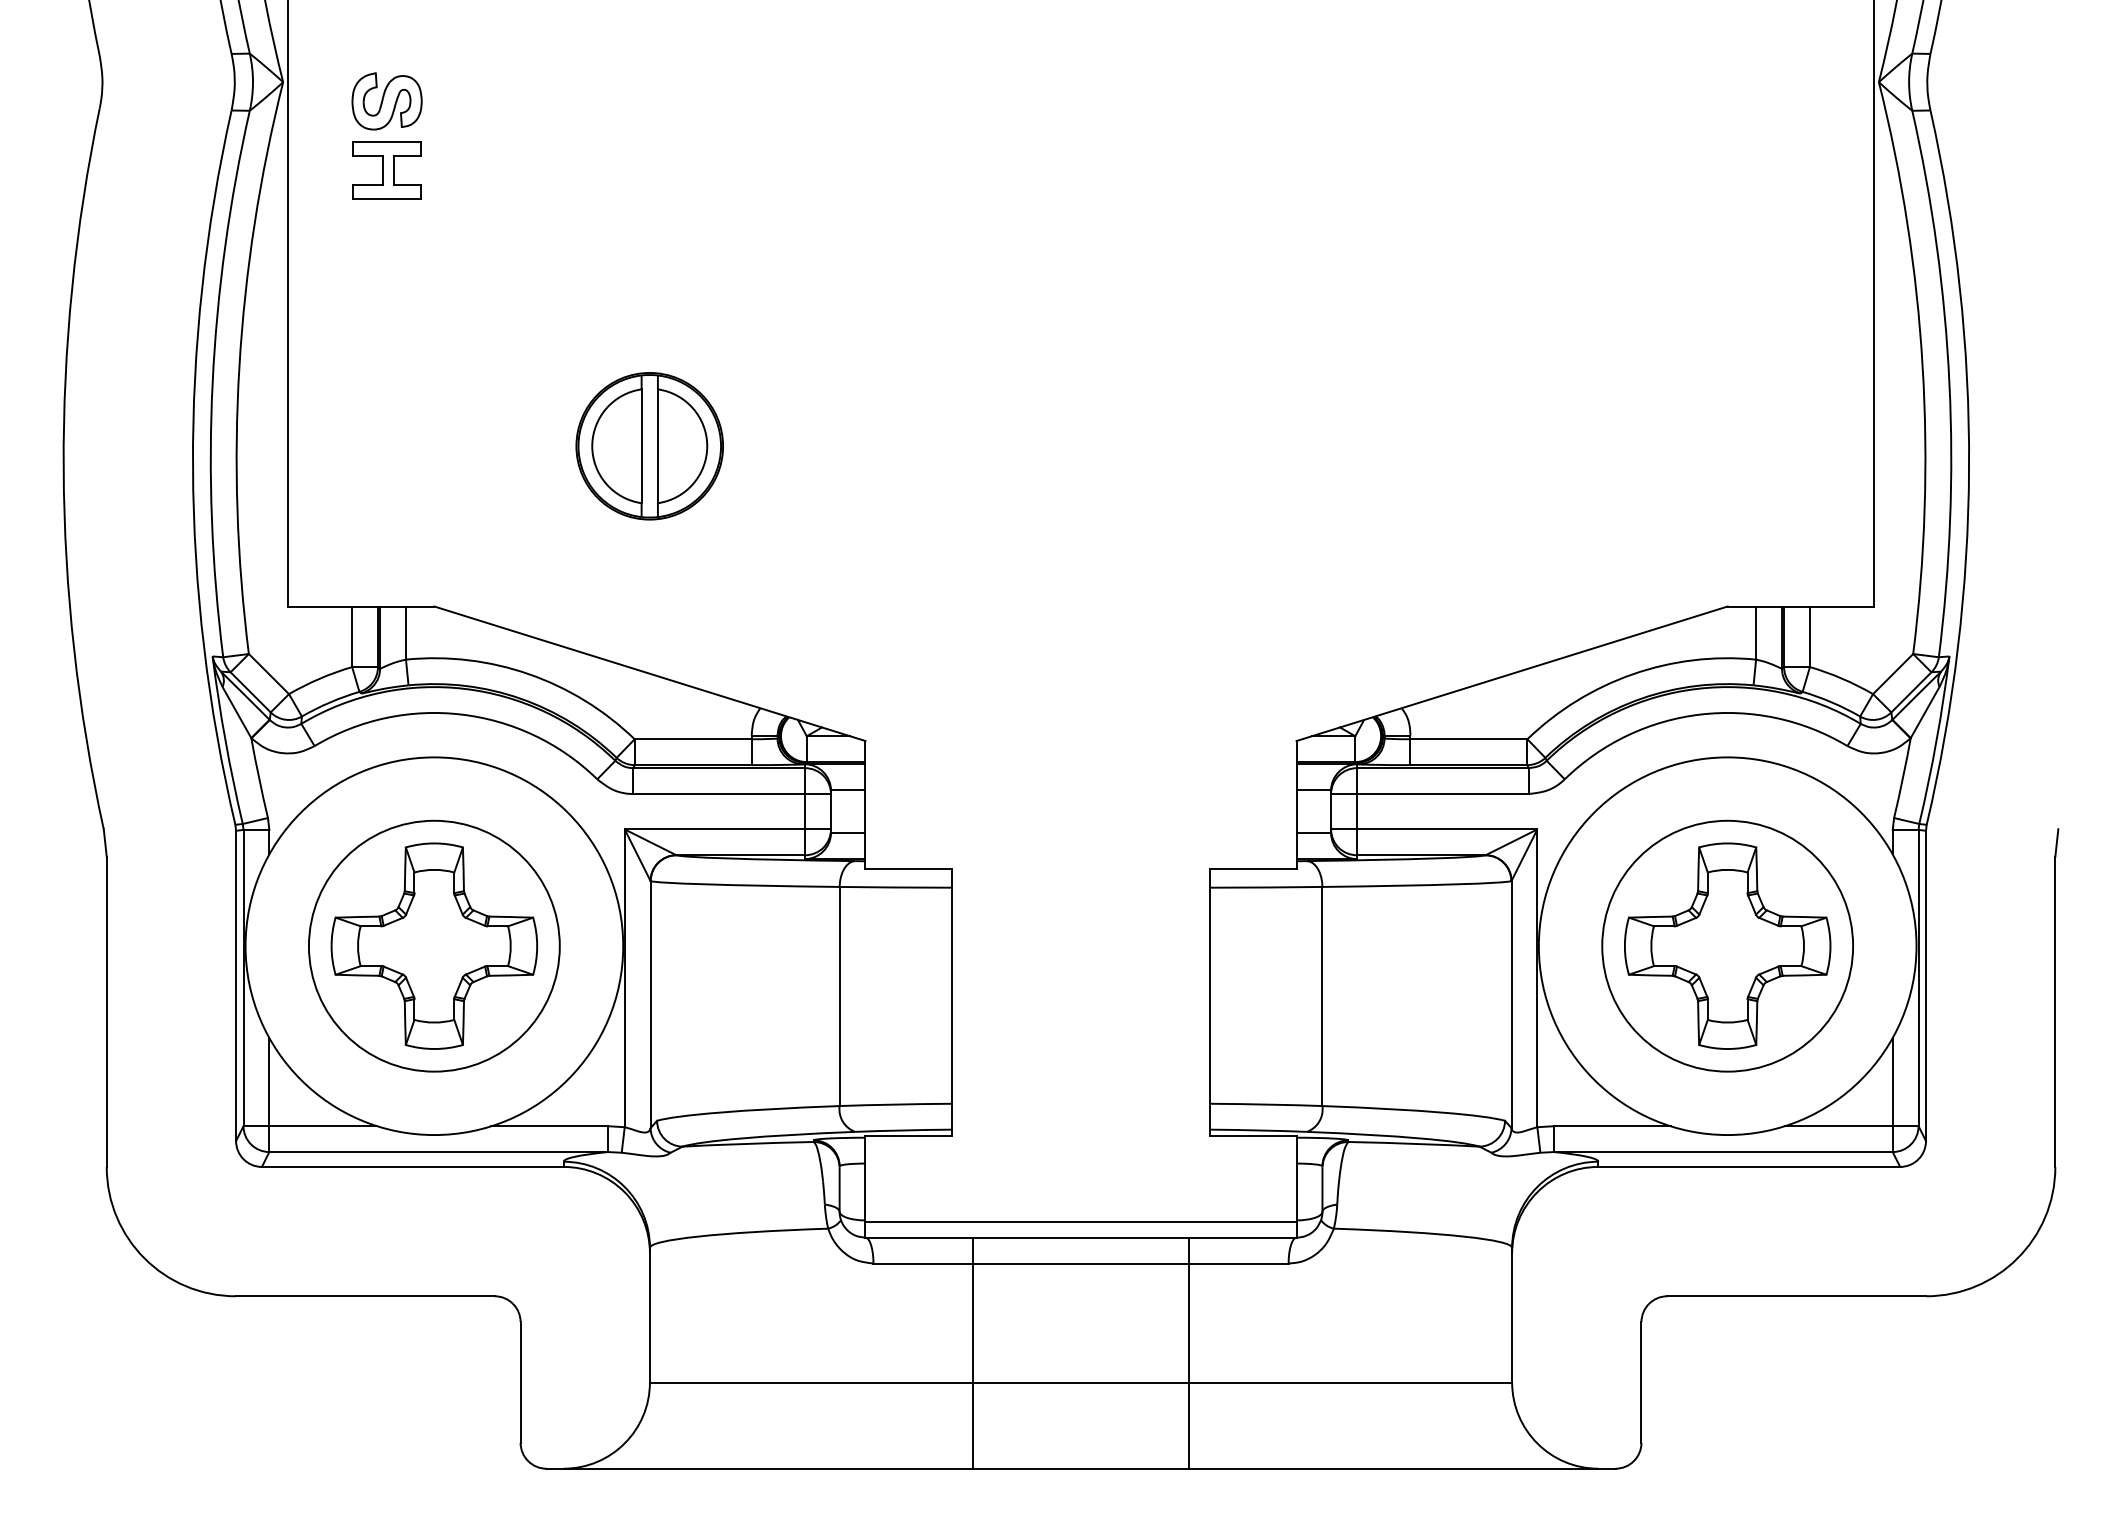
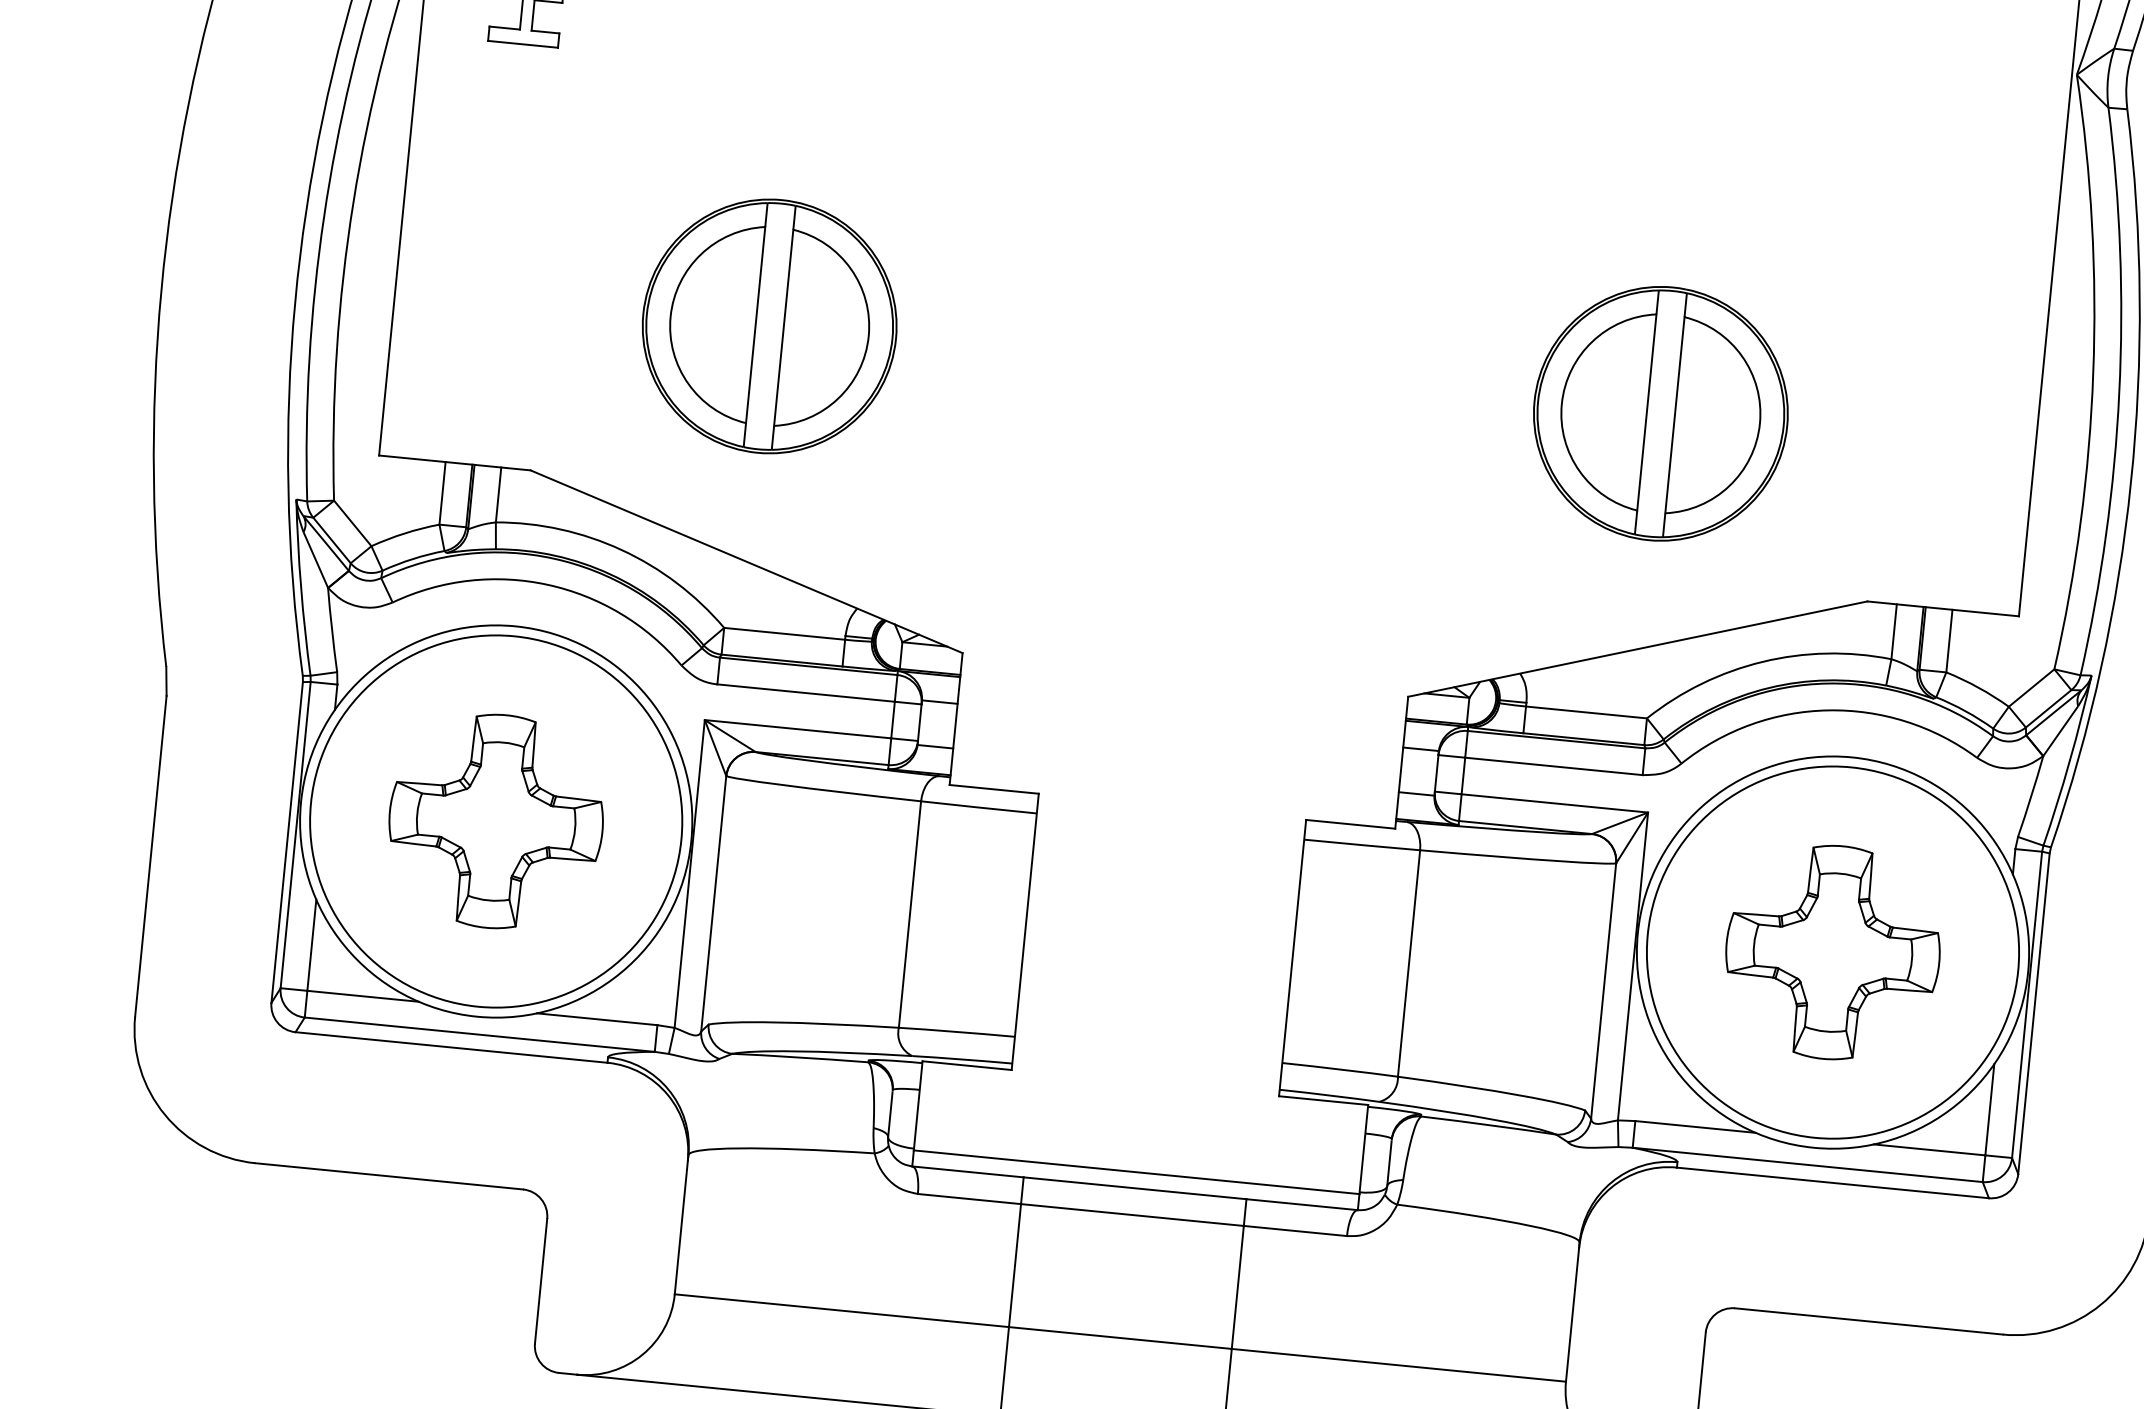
part: (649, 446) -> (769, 326), size x1.67
part: (1512, 446) -> (1661, 414), added
circle: (434, 946) -> (496, 821), size x1.43
circle: (1727, 946) -> (1832, 952), size x1.43

